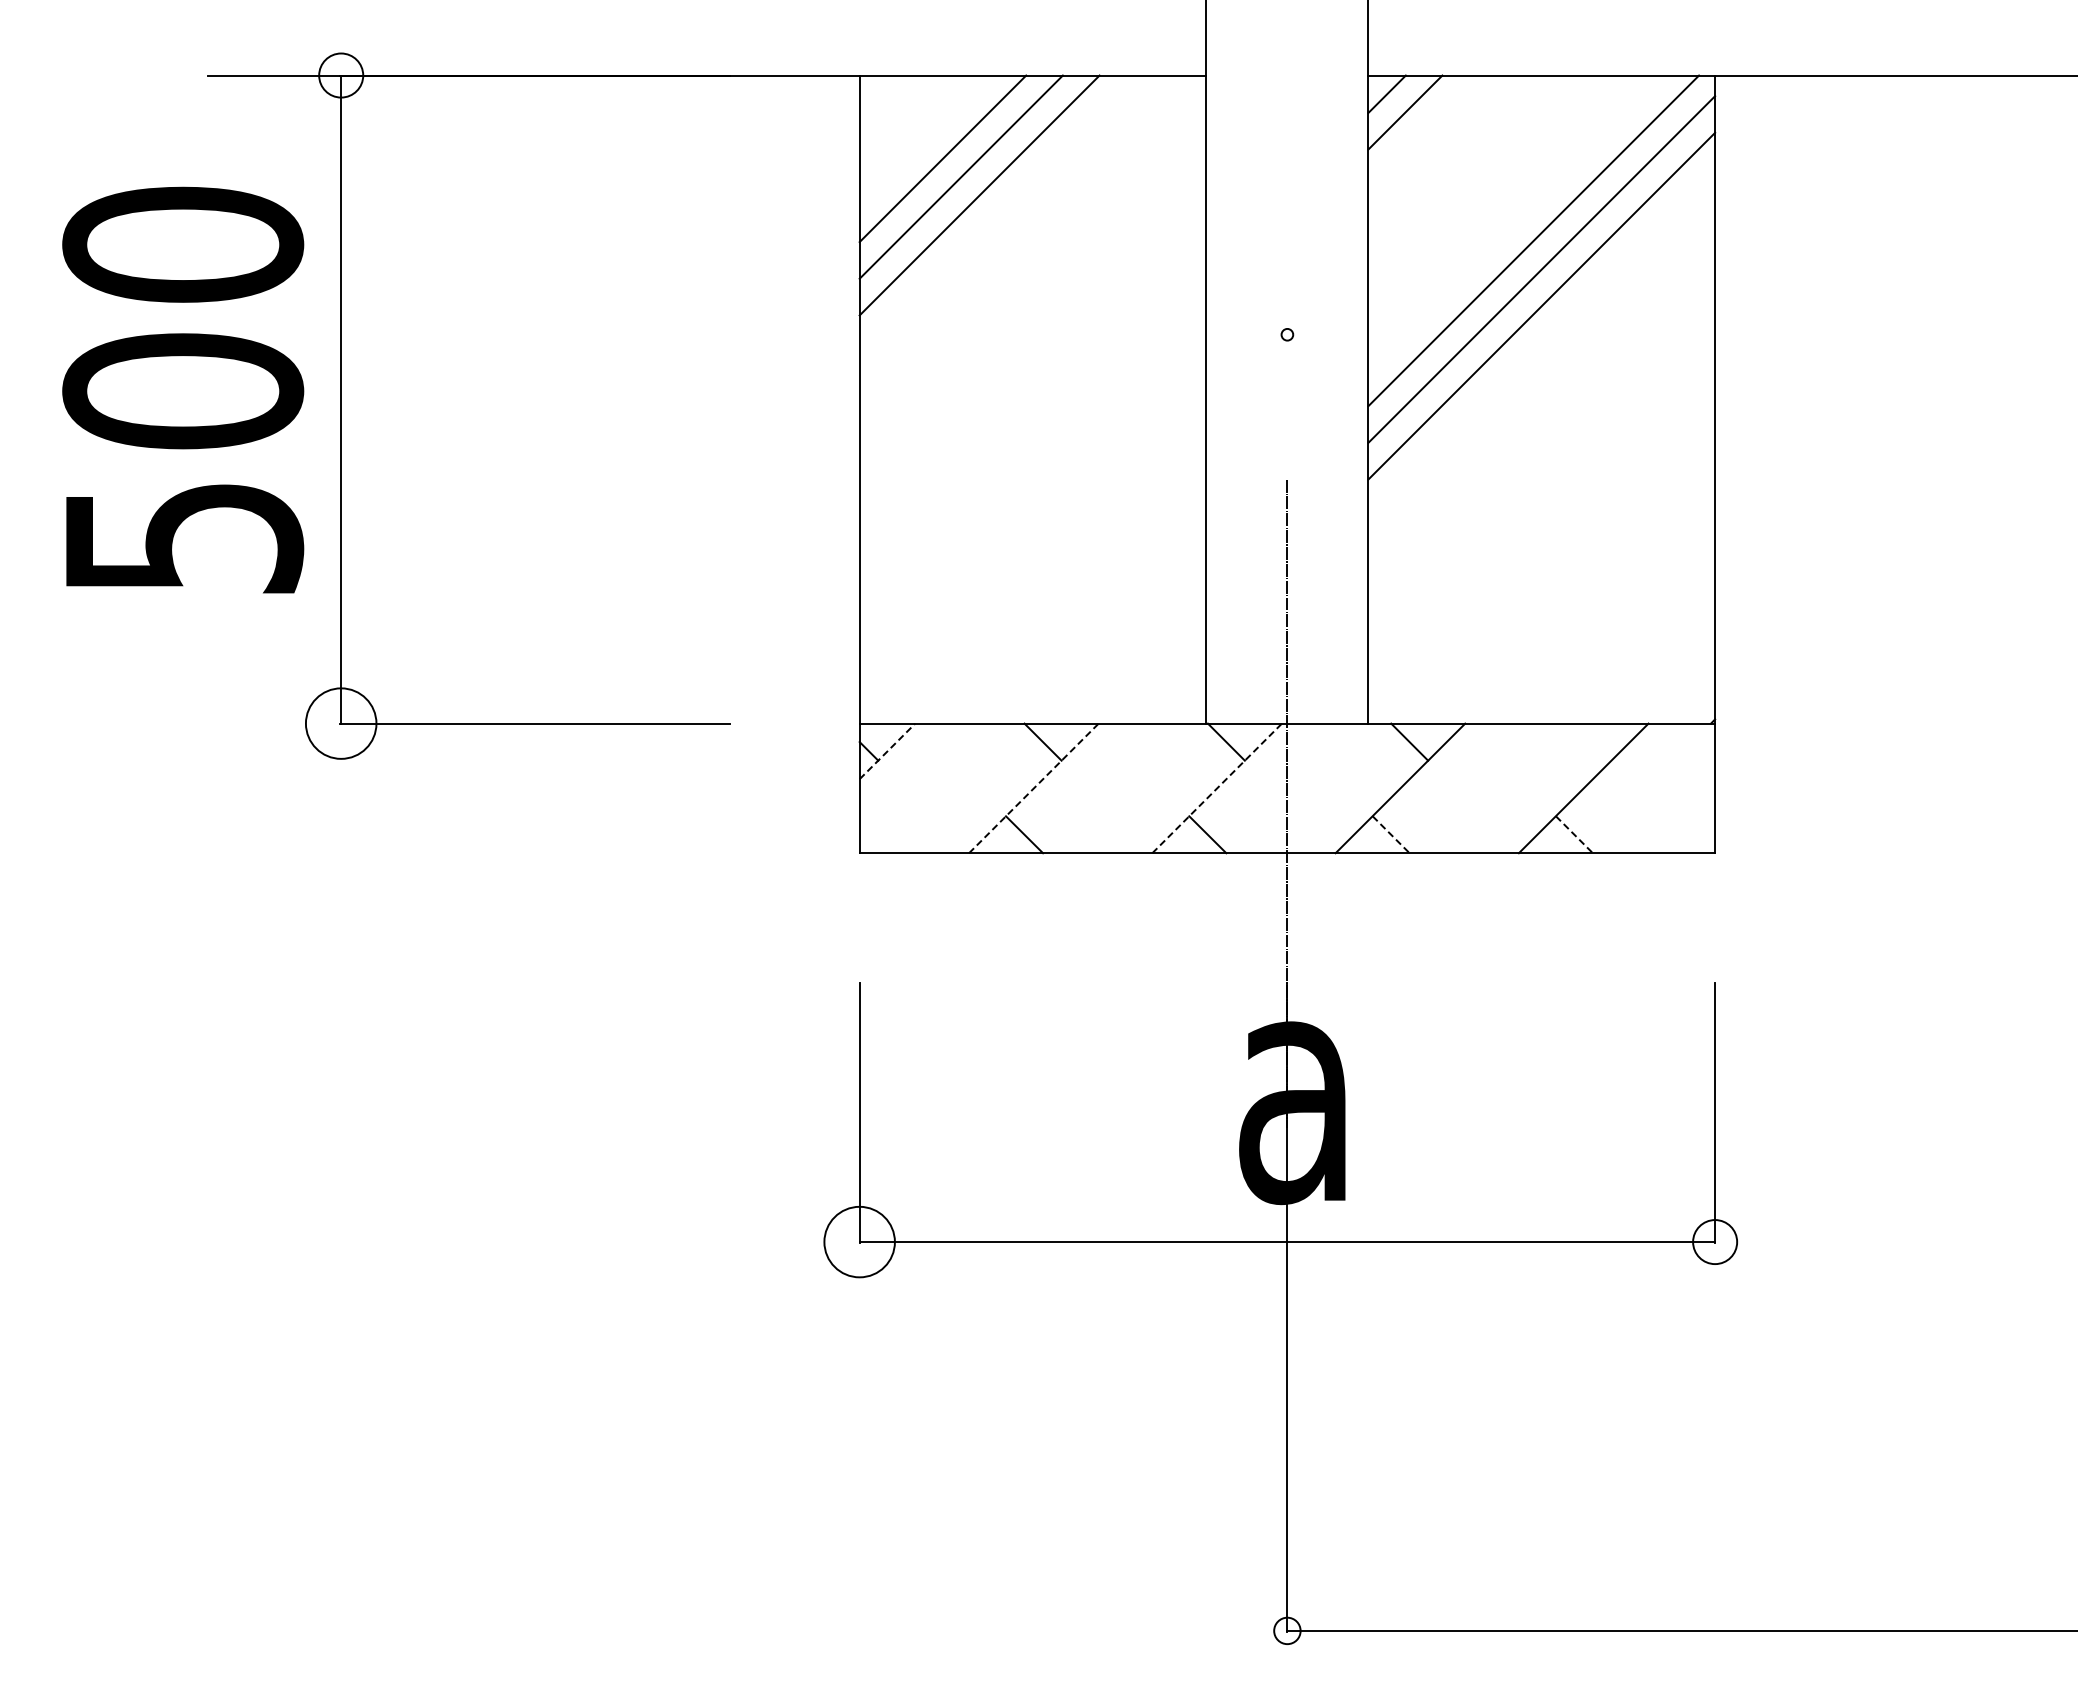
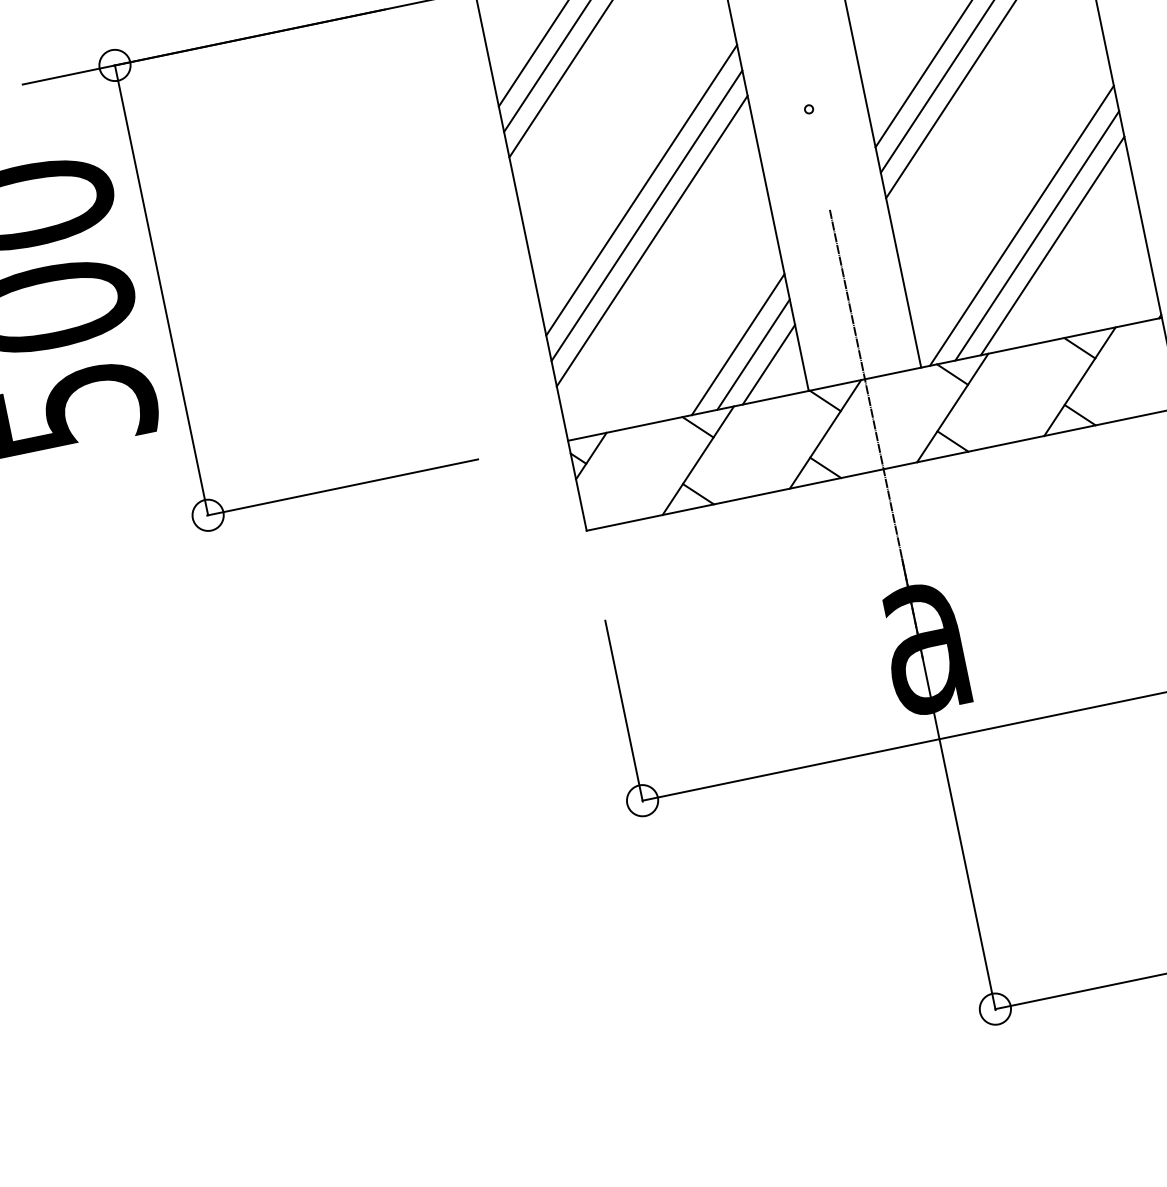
line: (1032, 398) -> (641, 190), added
line: (1032, 435) -> (646, 215), added
line: (1032, 471) -> (651, 240), added
line: (1547, 556) -> (1021, 225), added
line: (1566, 574) -> (1037, 235), added
line: (1584, 592) -> (1052, 245), added
line: (1122, 639) -> (738, 344), added
line: (1140, 657) -> (753, 354), added
line: (1158, 675) -> (768, 364), added
circle: (341, 723) -> (208, 515), size x0.62
line: (1592, 741) -> (1079, 347), added
line: (887, 751) -> (591, 456), dashed -> solid
line: (1033, 788) -> (698, 460), dashed -> solid
line: (1217, 788) -> (825, 434), dashed -> solid
line: (1391, 835) -> (953, 441), dashed -> solid
line: (1574, 835) -> (1080, 415), dashed -> solid
circle: (859, 1242) -> (642, 801), size x0.62
circle: (1287, 1630) -> (995, 1008), size x1.67

